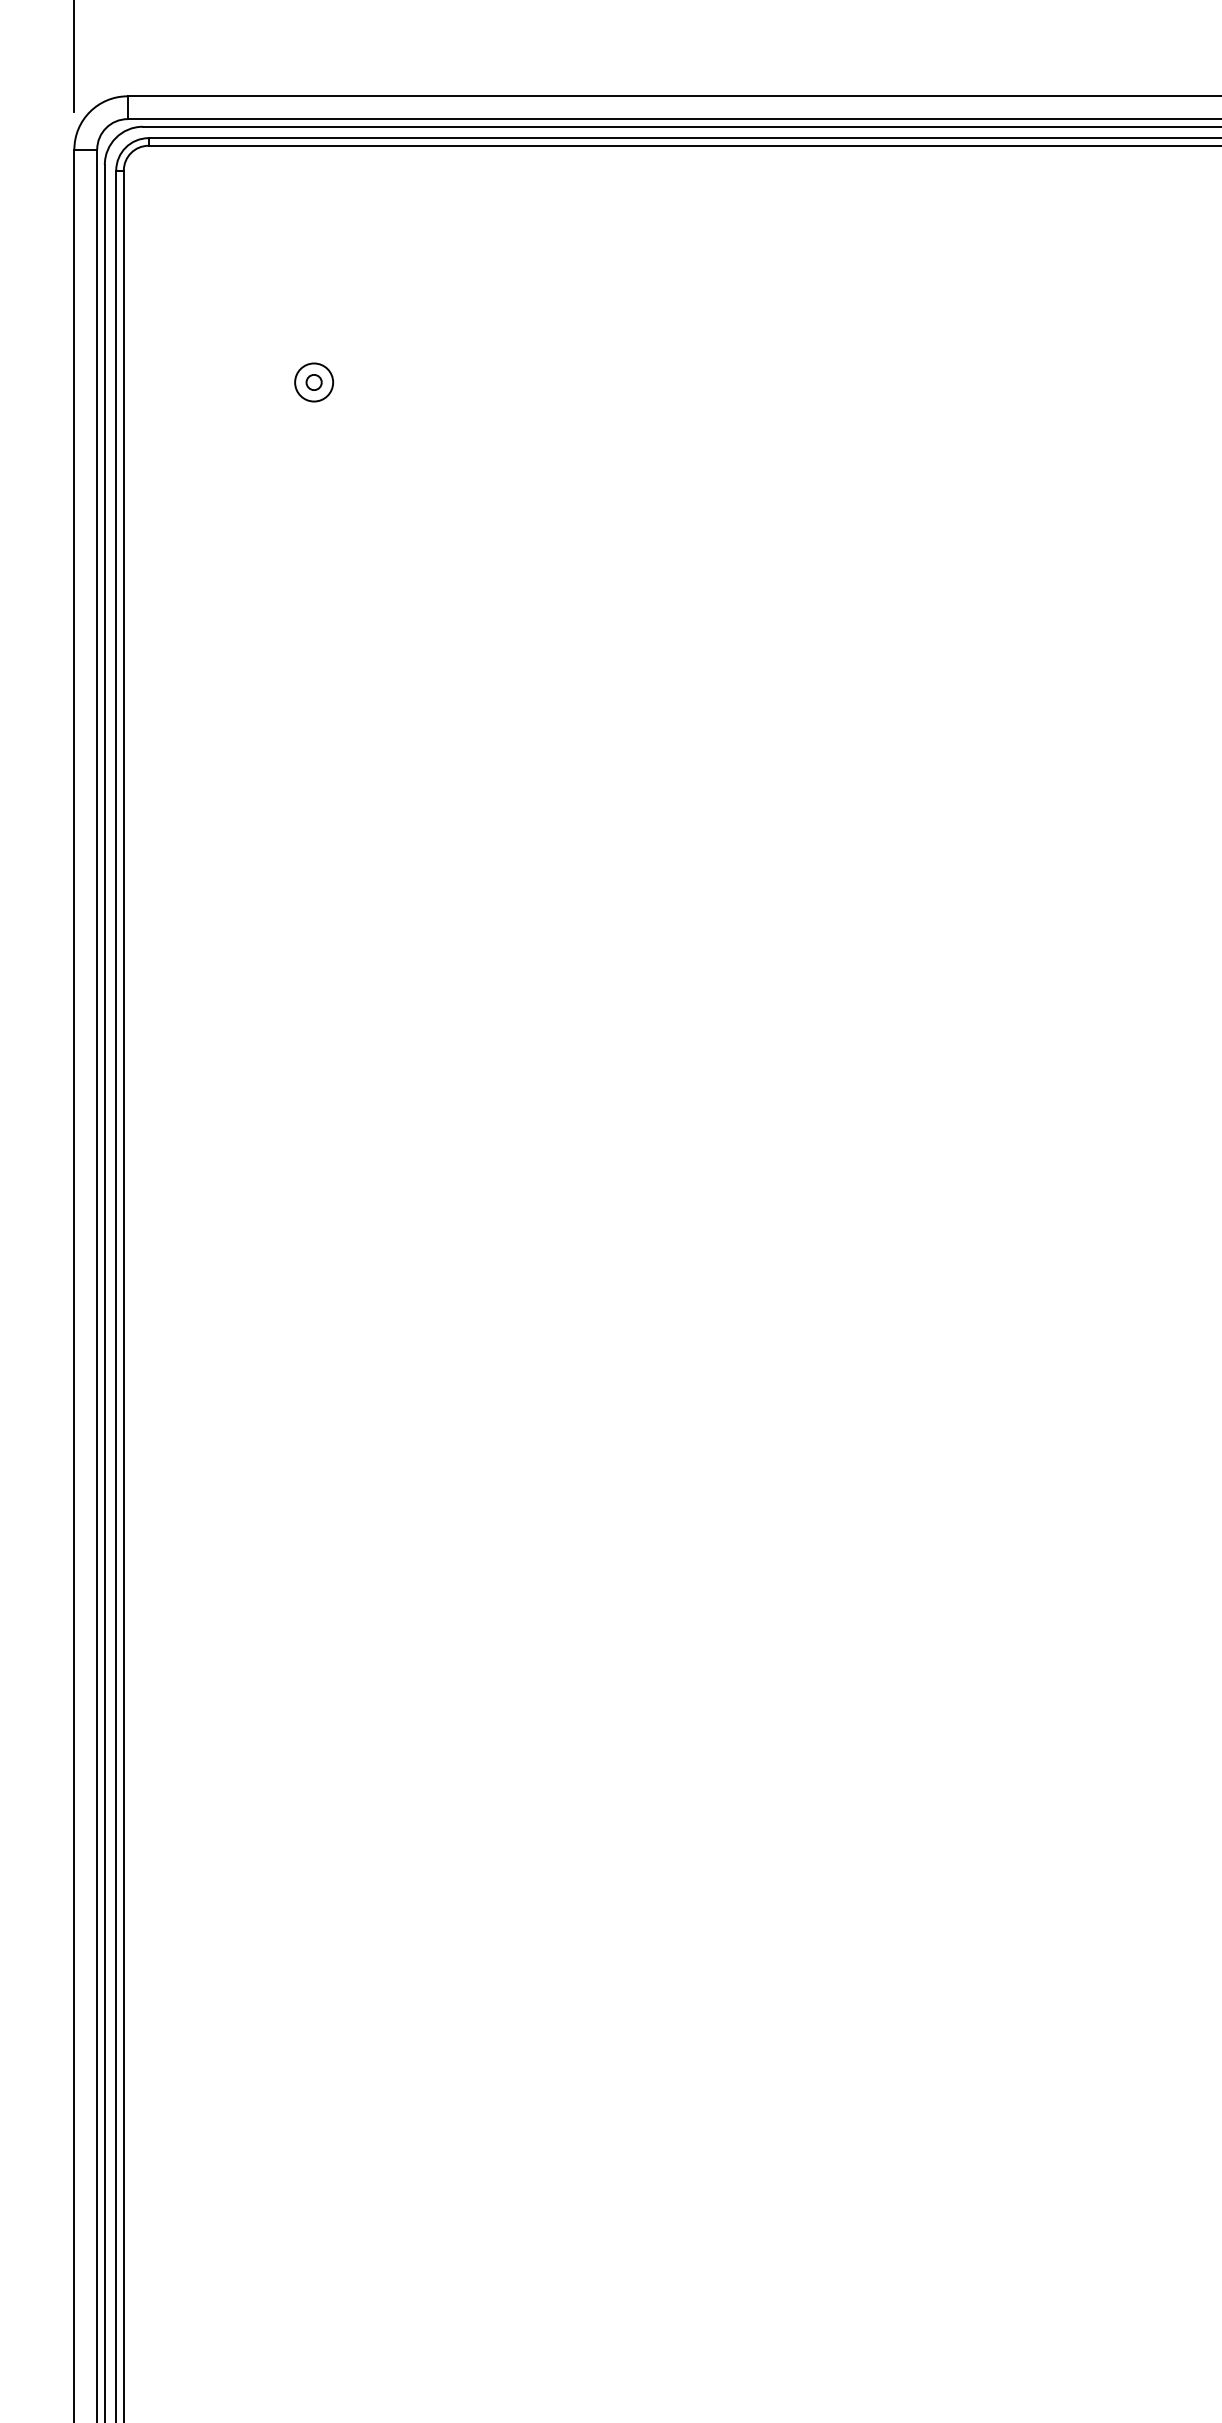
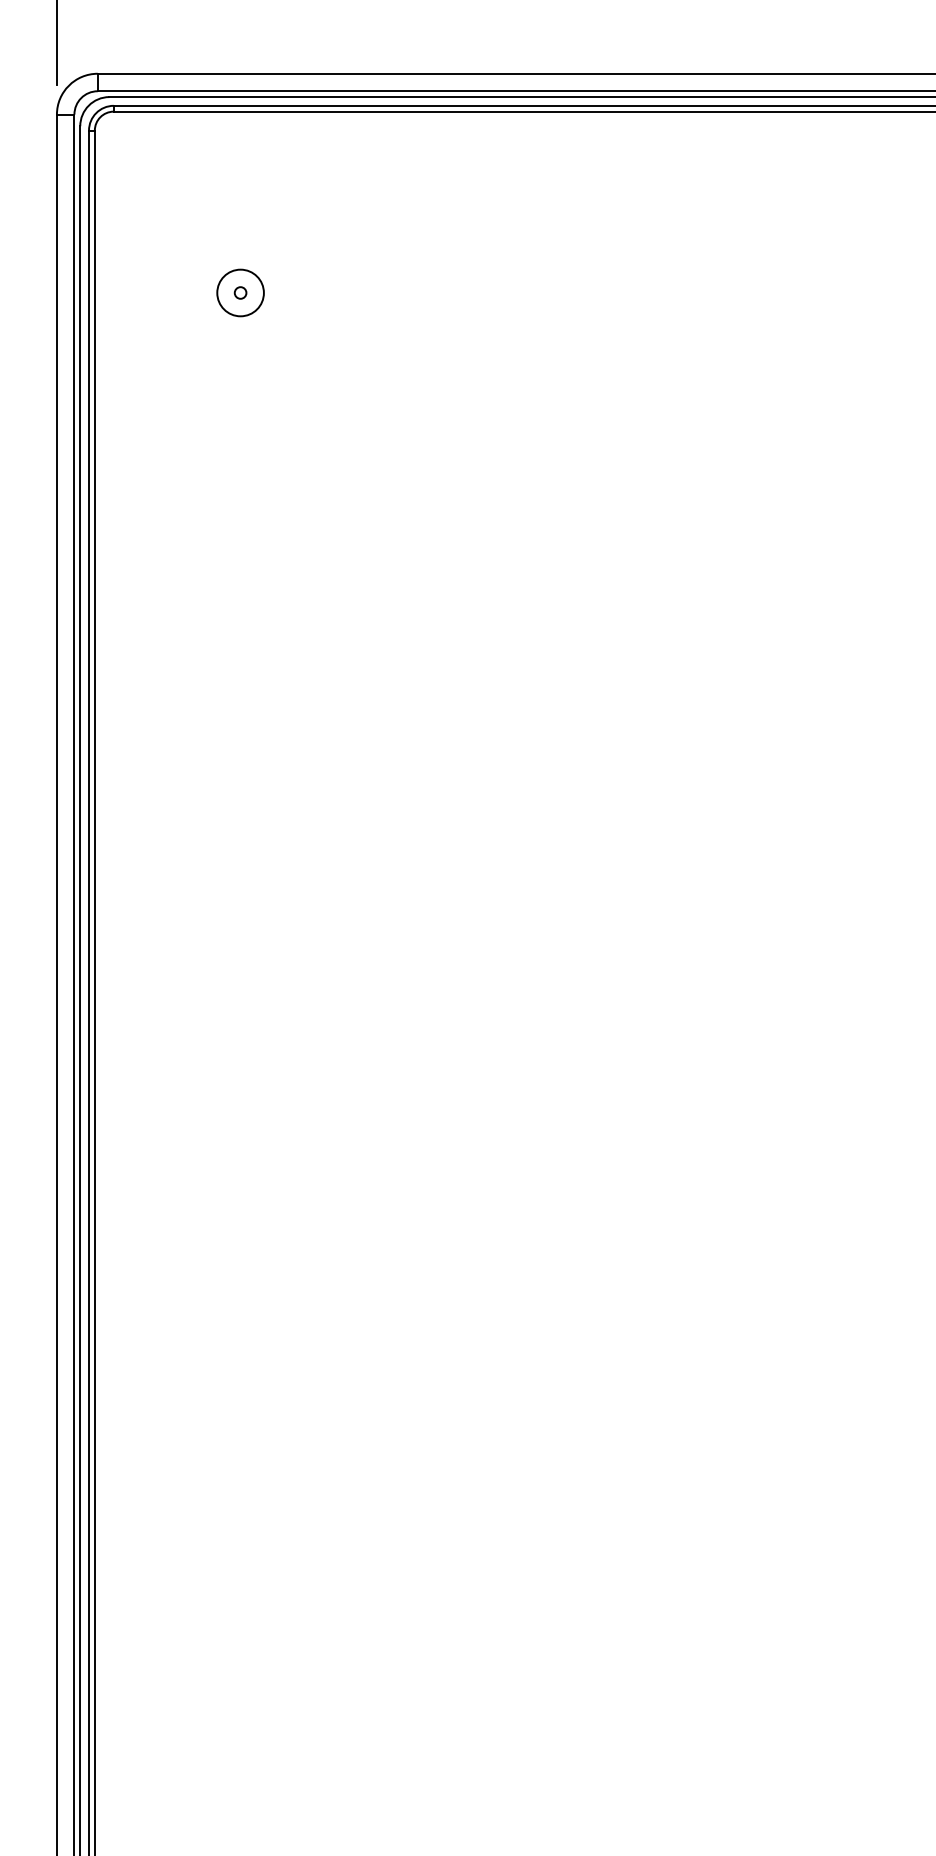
circle: (314, 382) -> (240, 292), size x1.6

